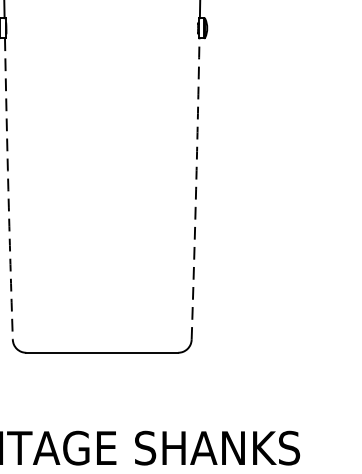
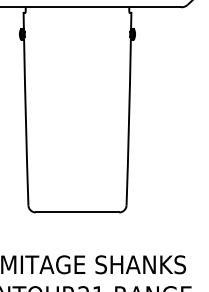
arc: (7, 188) -> (25, 122), dashed -> solid
arc: (196, 188) -> (129, 122), dashed -> solid

